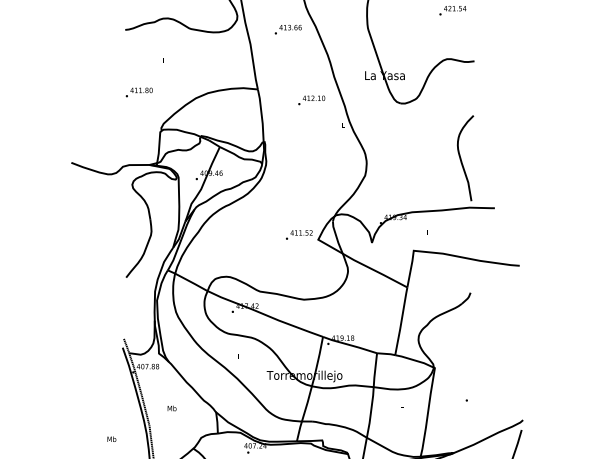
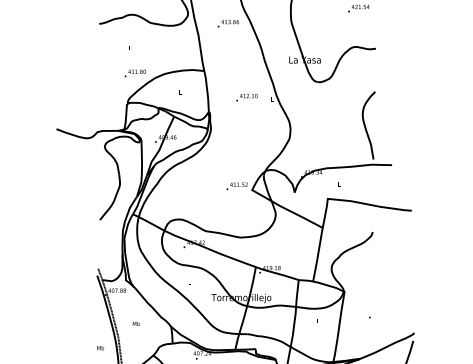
text: (138, 92) -> (134, 73), moved
text: (311, 100) -> (246, 97), moved
text: (111, 439) -> (100, 348), moved

